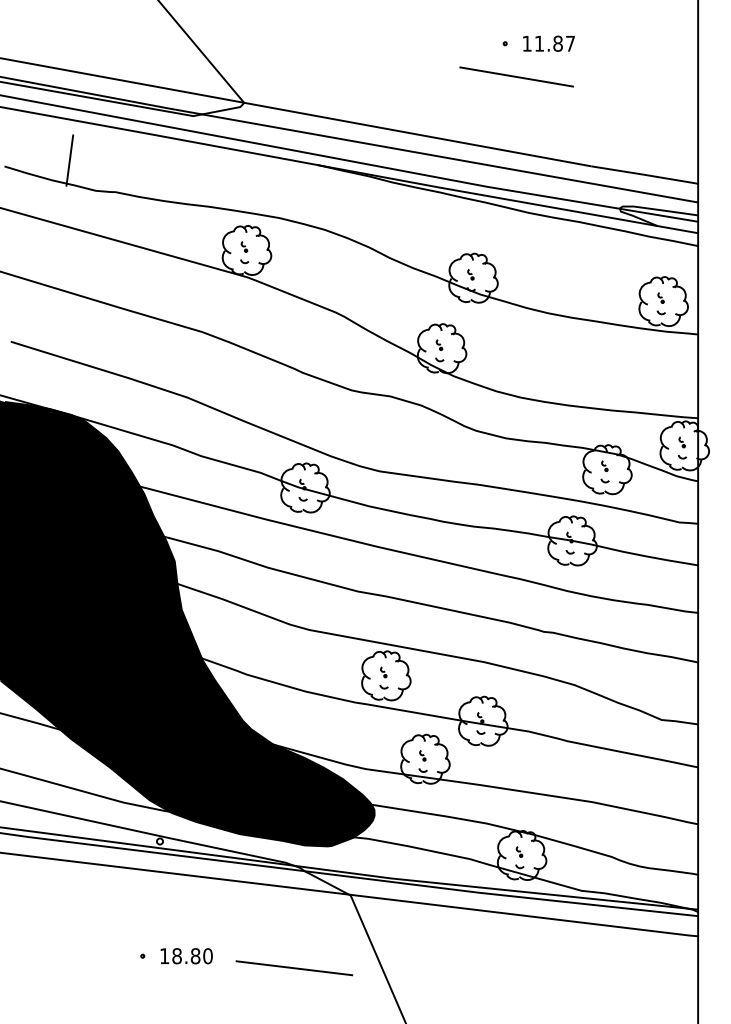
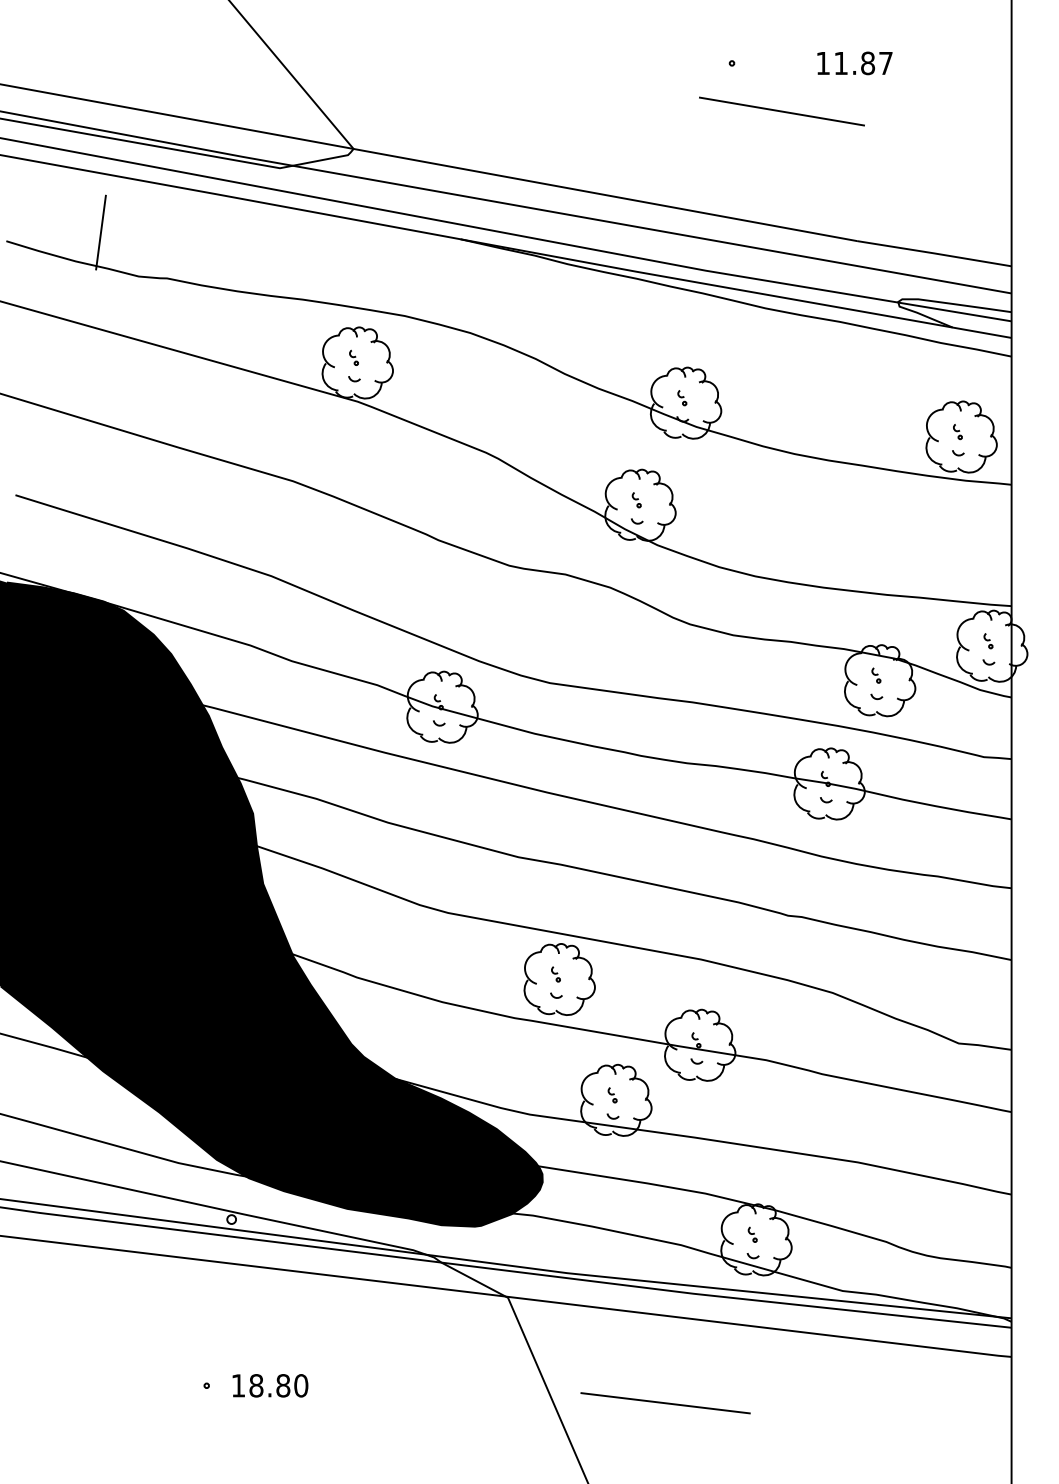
text: (548, 43) -> (854, 63), moved
line: (516, 76) -> (781, 110), moved
line: (294, 968) -> (665, 1403), moved

